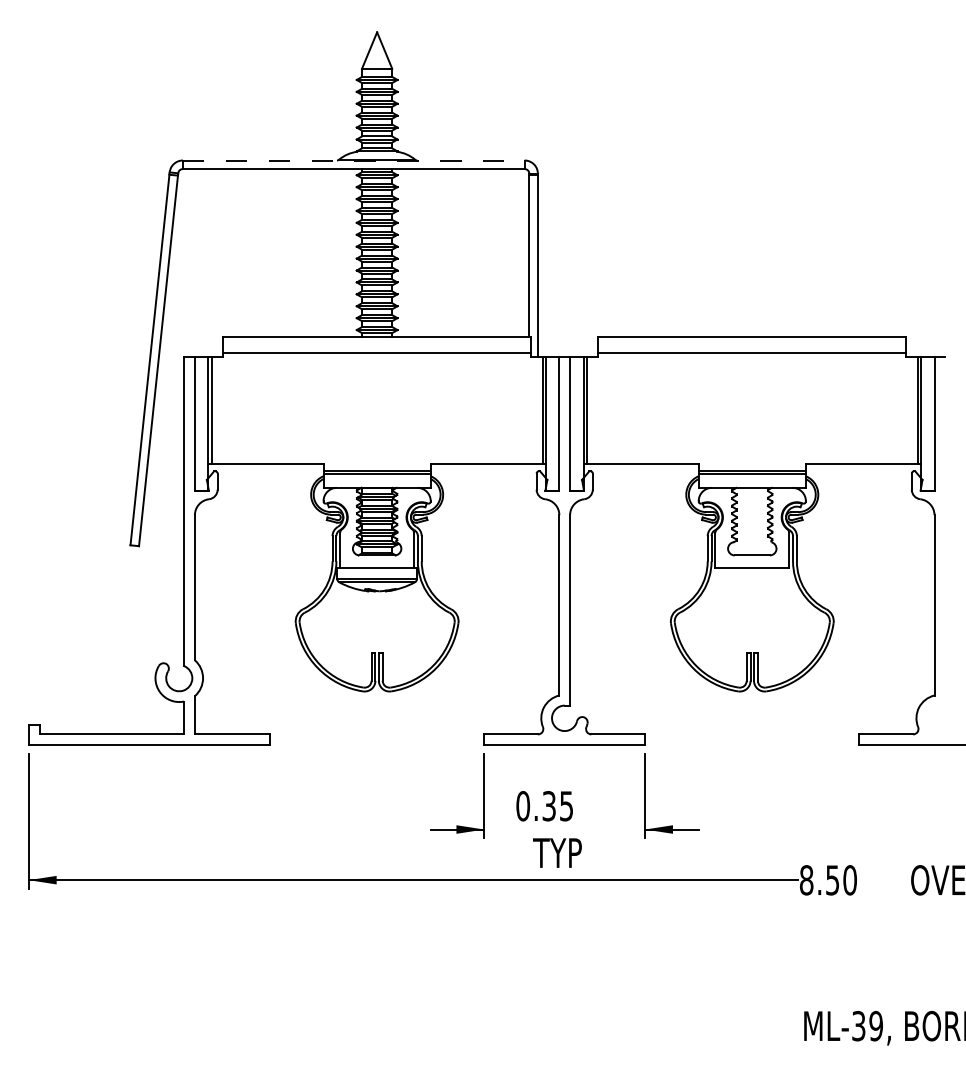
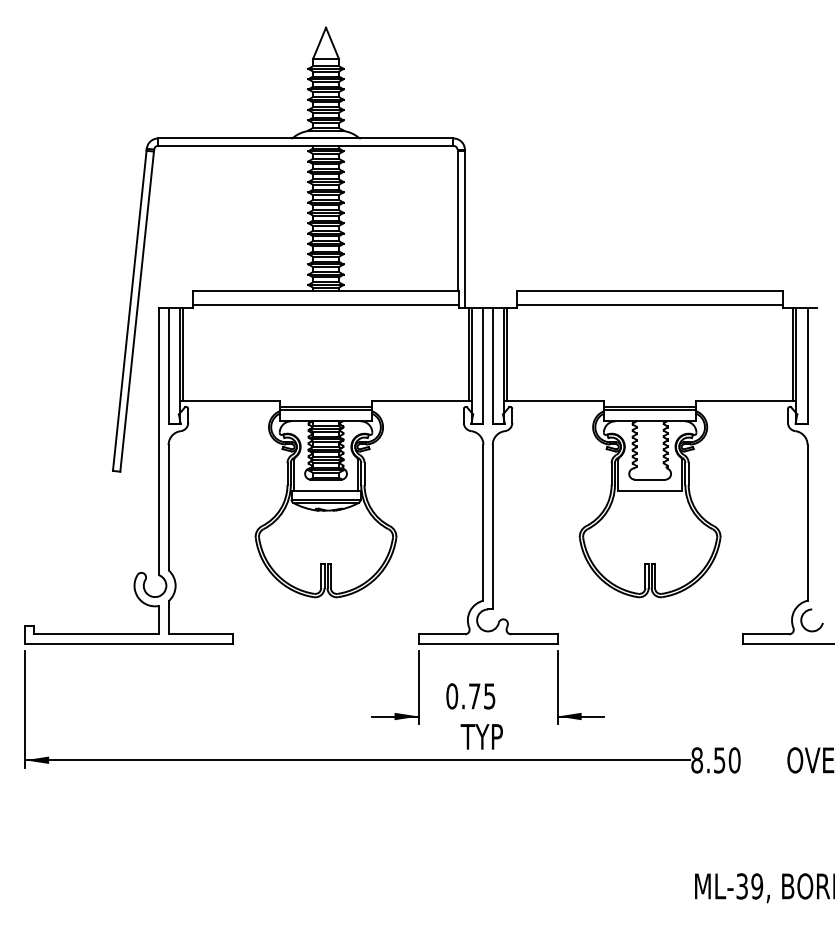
line: (353, 160) -> (305, 138), dashed -> solid
arc: (932, 709) -> (805, 612), added
text: (548, 806) -> (474, 696), 0.35 -> 0.75

